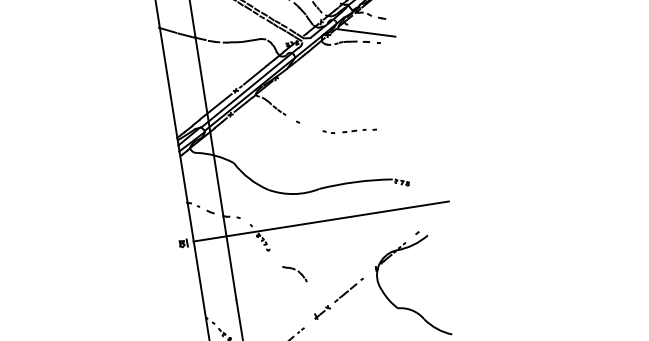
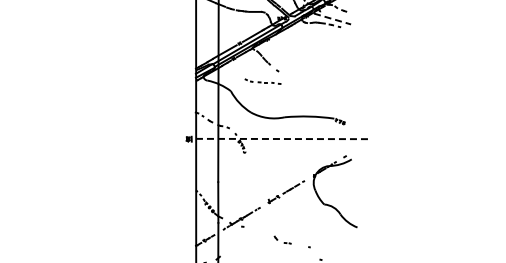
line: (368, 33) -> (333, 19), solid -> dashed
part: (348, 130) -> (262, 81), moved
line: (321, 222) -> (282, 139), solid -> dashed
part: (294, 273) -> (259, 170), removed

